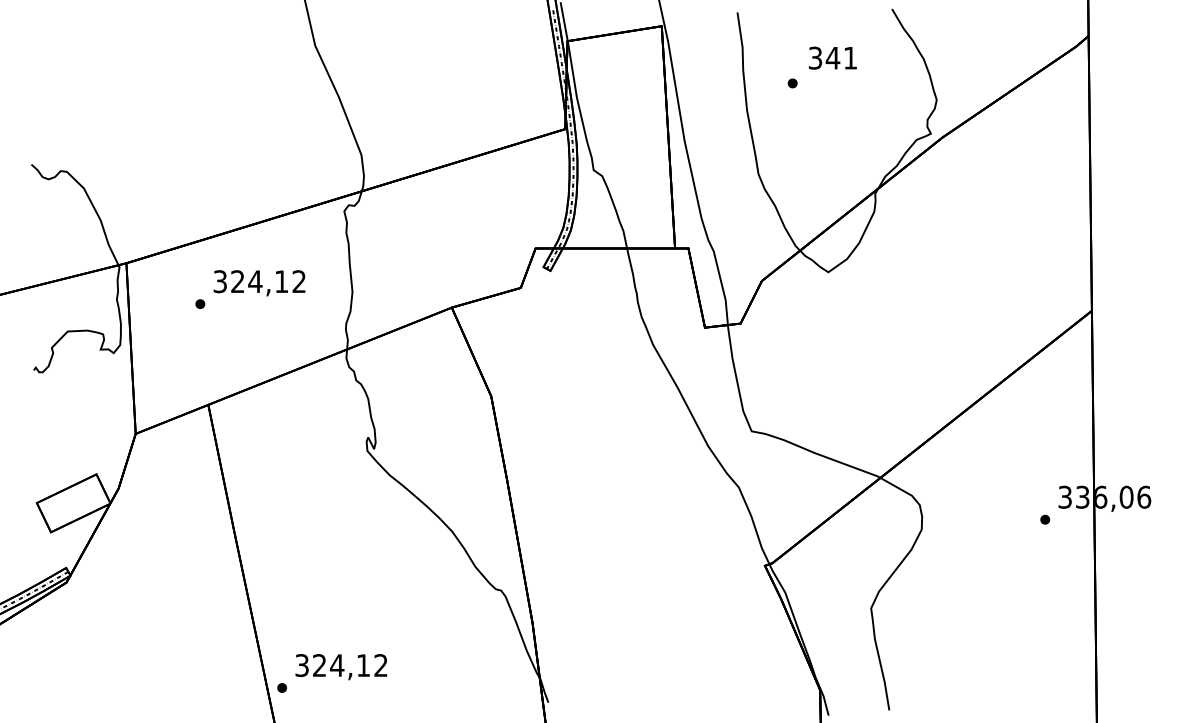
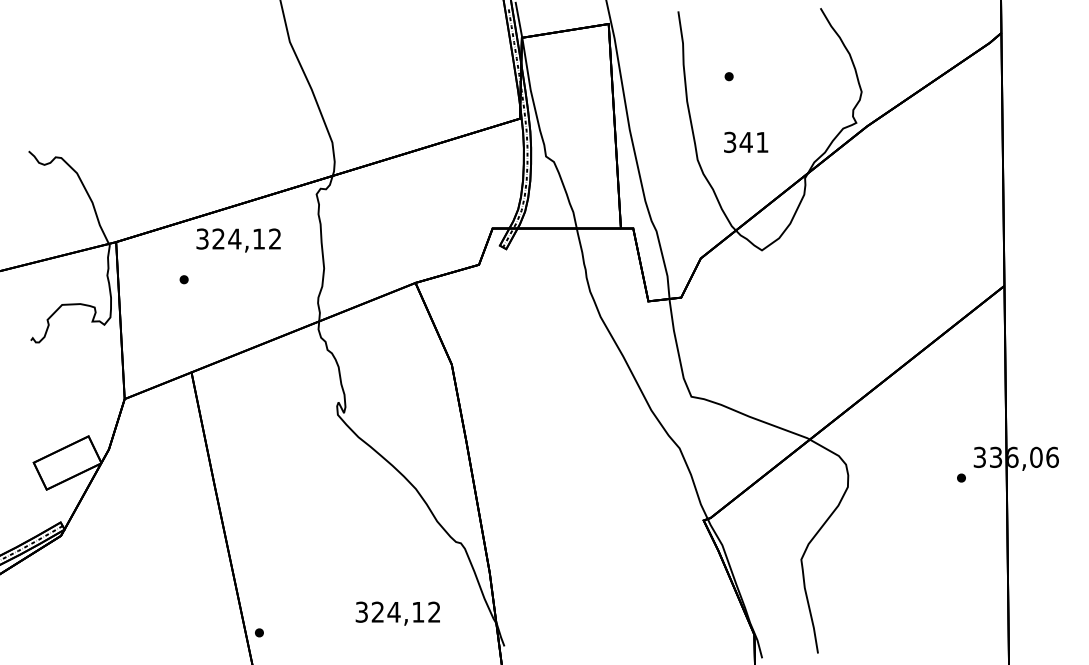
text: (833, 57) -> (746, 141), moved
text: (259, 283) -> (238, 240), moved
text: (340, 666) -> (397, 613), moved

